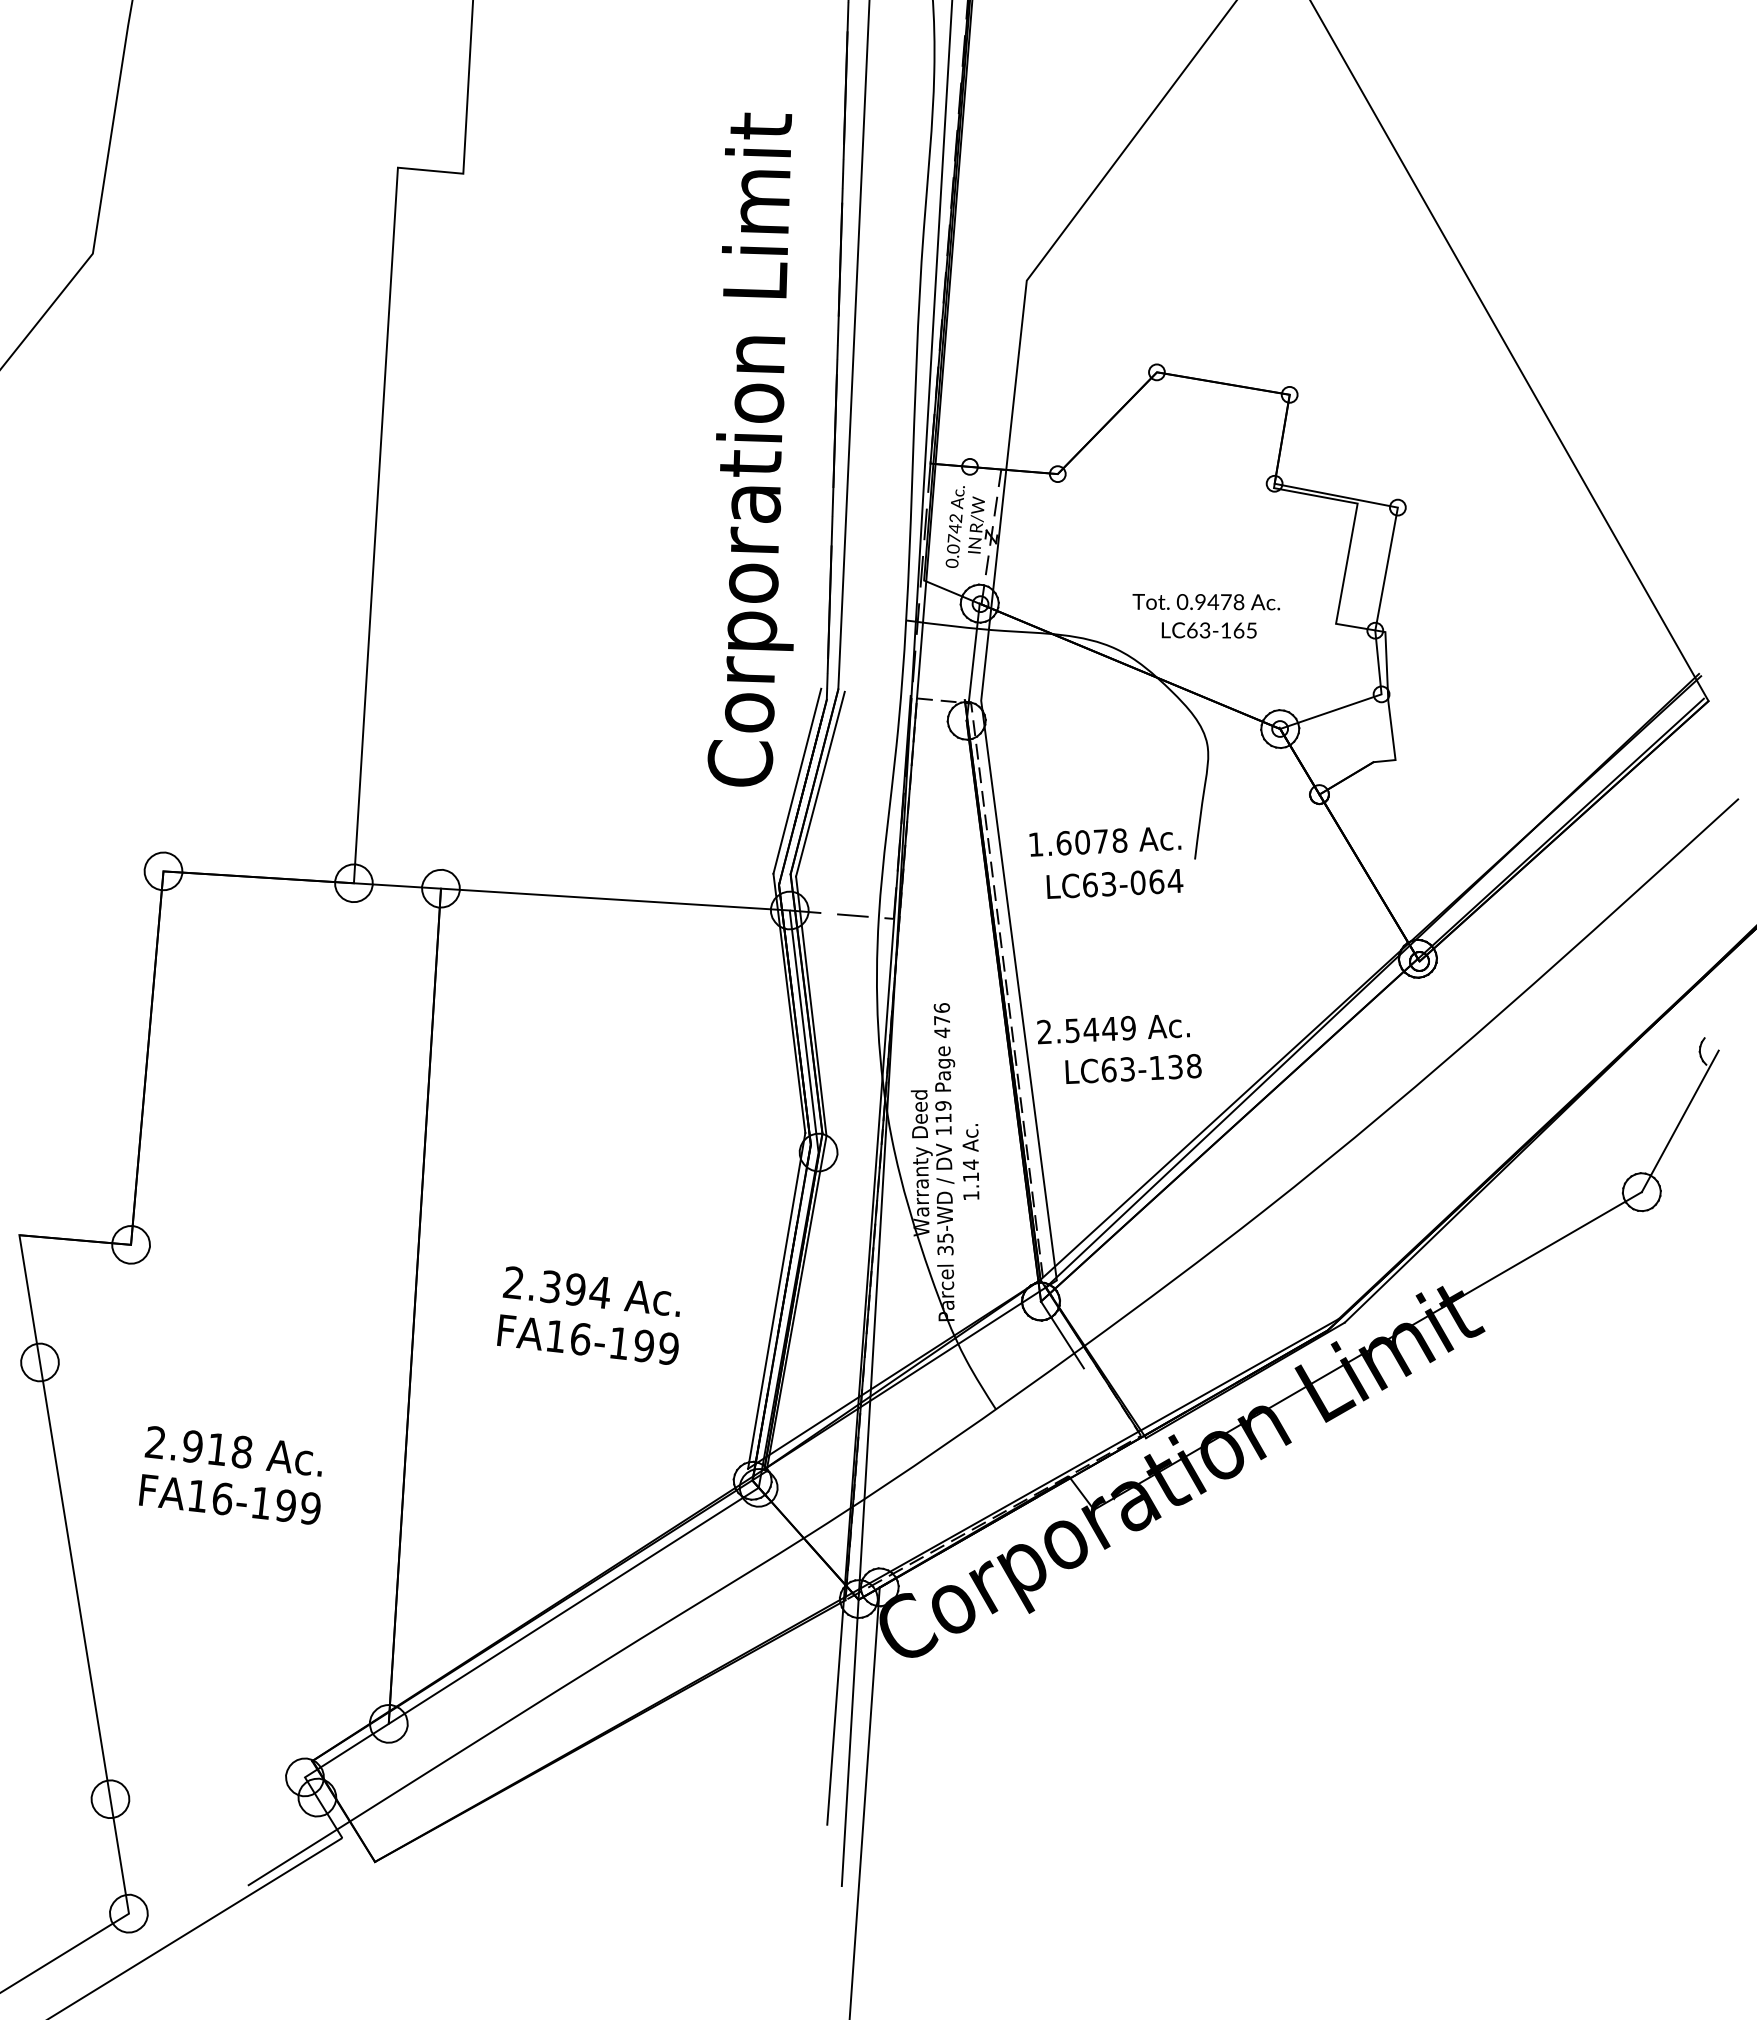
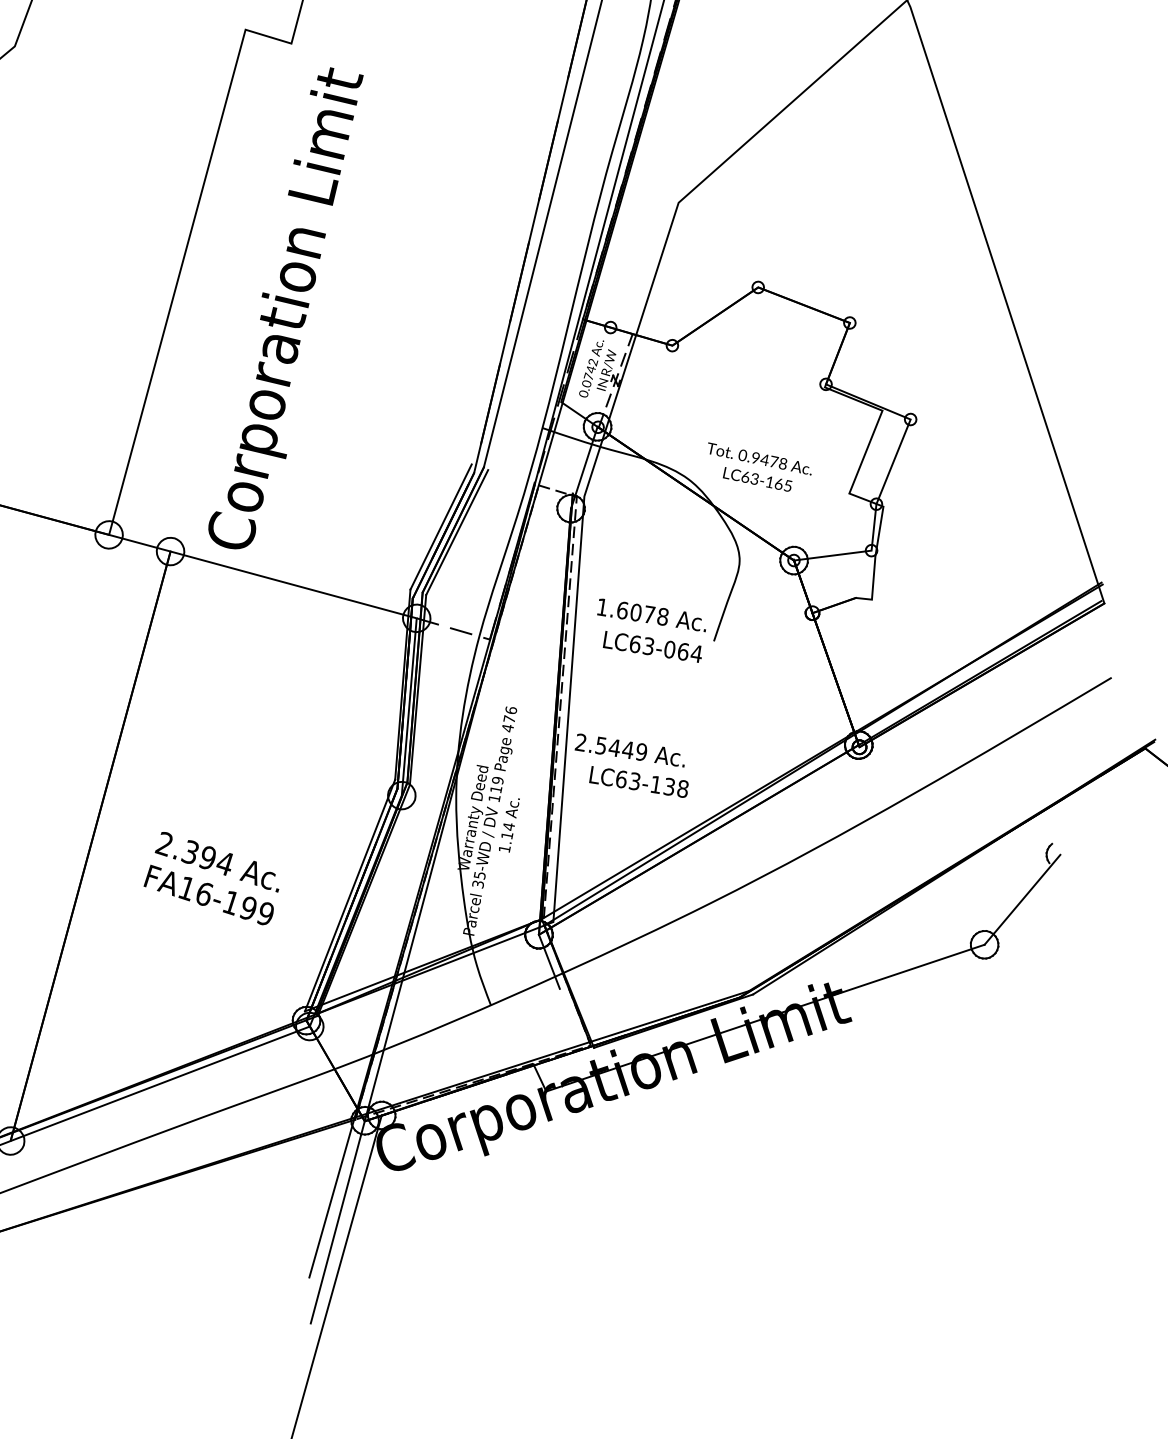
text: (750, 449) -> (284, 308), moved

